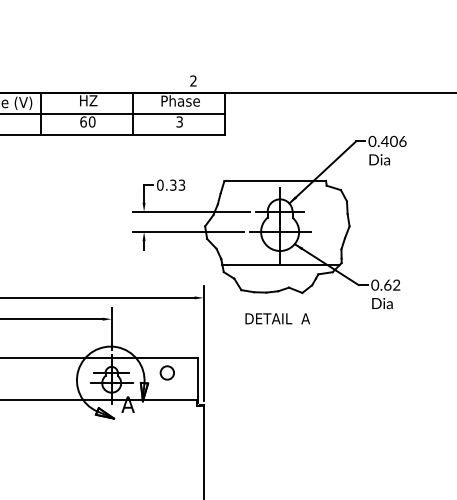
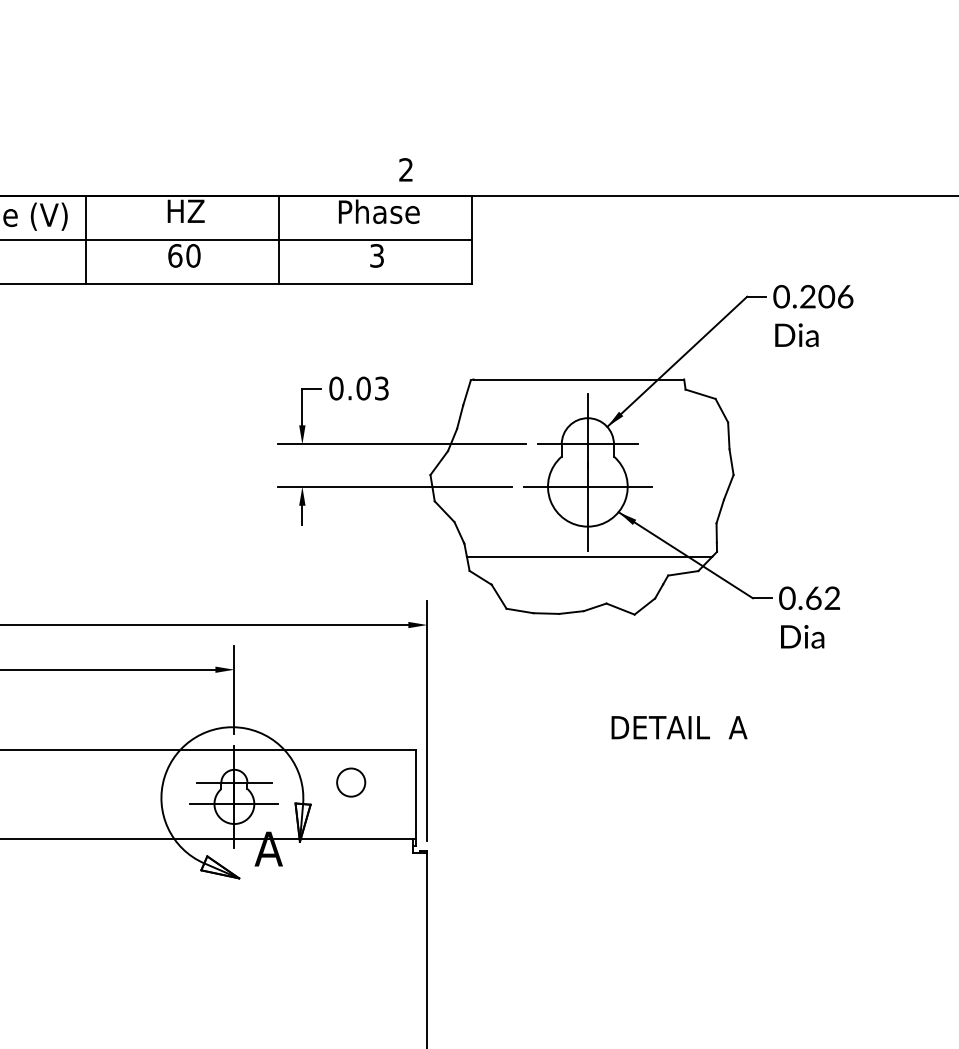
text: (384, 140) -> (806, 294), 0.406 -> 0.206
text: (173, 184) -> (364, 387), 0.33 -> 0.03
text: (277, 318) -> (678, 727), moved

